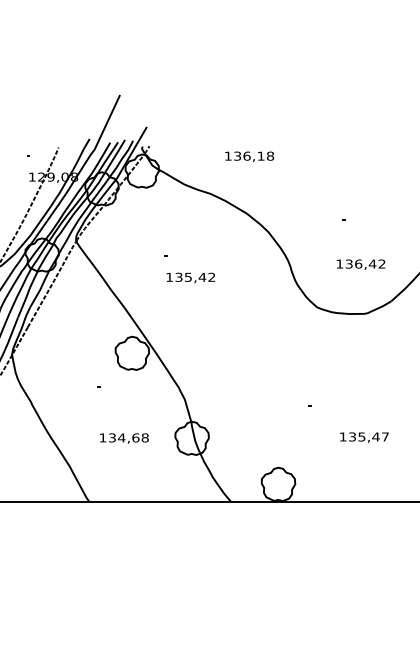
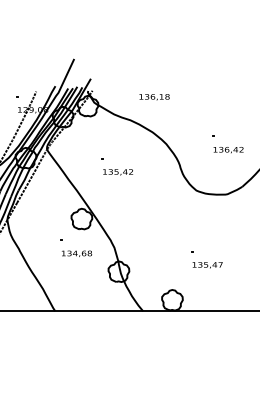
text: (360, 265) -> (228, 150), moved
text: (125, 437) -> (77, 253), moved
text: (364, 437) -> (207, 265), moved

